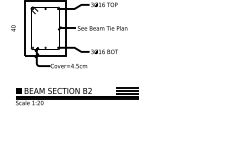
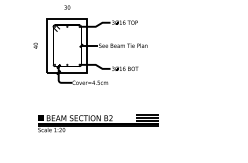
part: (77, 96) -> (98, 123), moved

